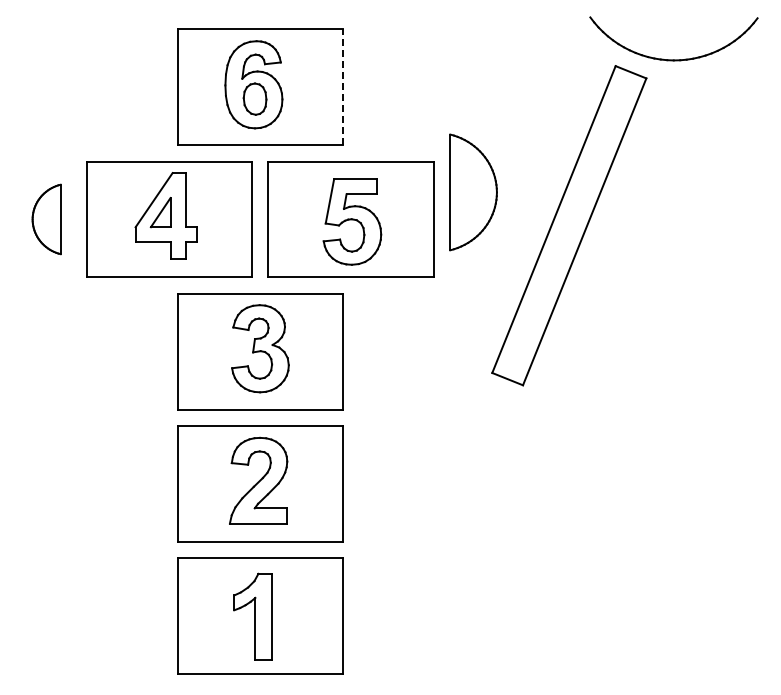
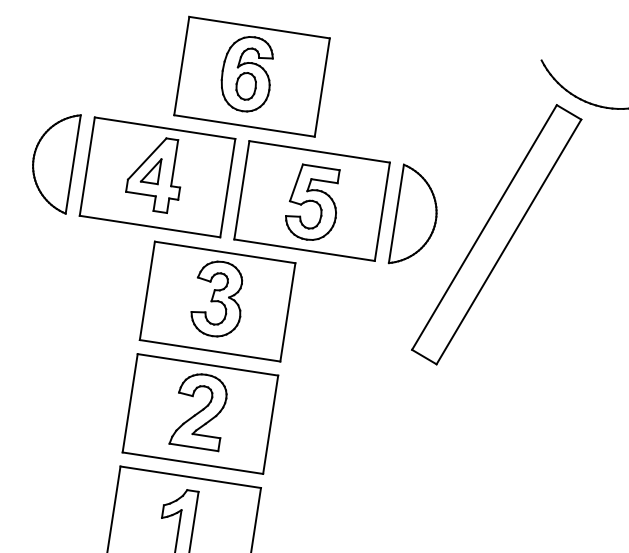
line: (342, 87) -> (321, 87), dashed -> solid
part: (473, 192) -> (416, 216), moved
part: (46, 219) -> (53, 161), size x1.67

